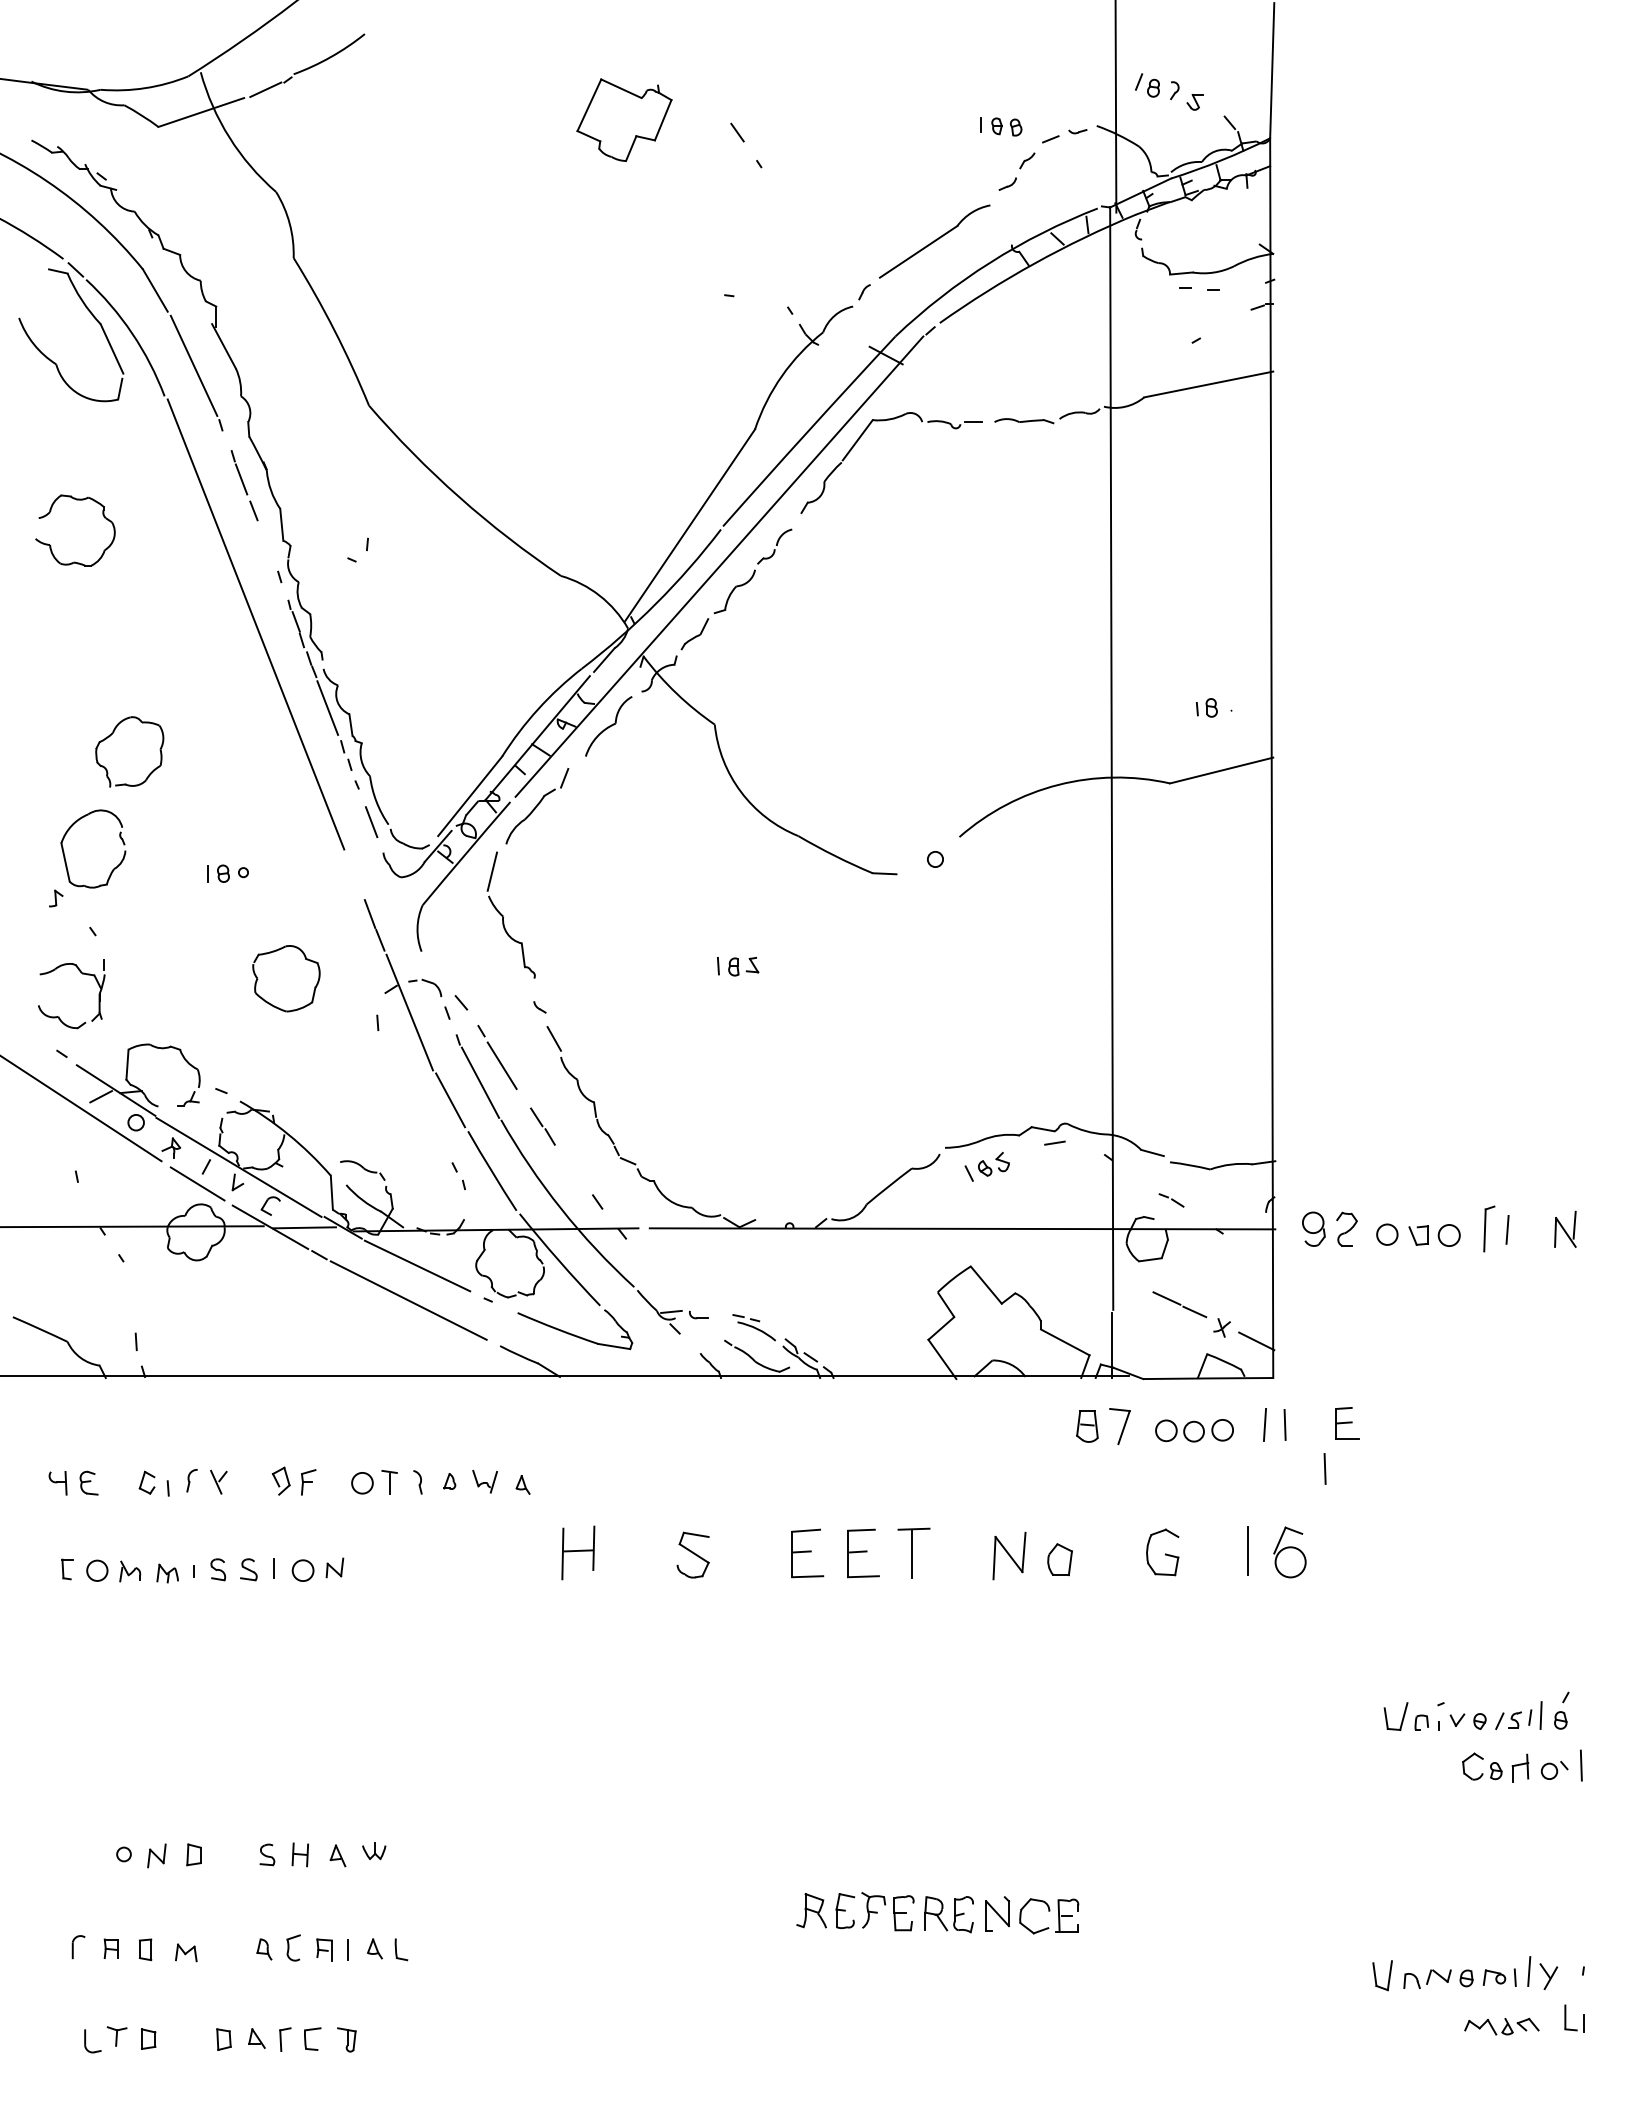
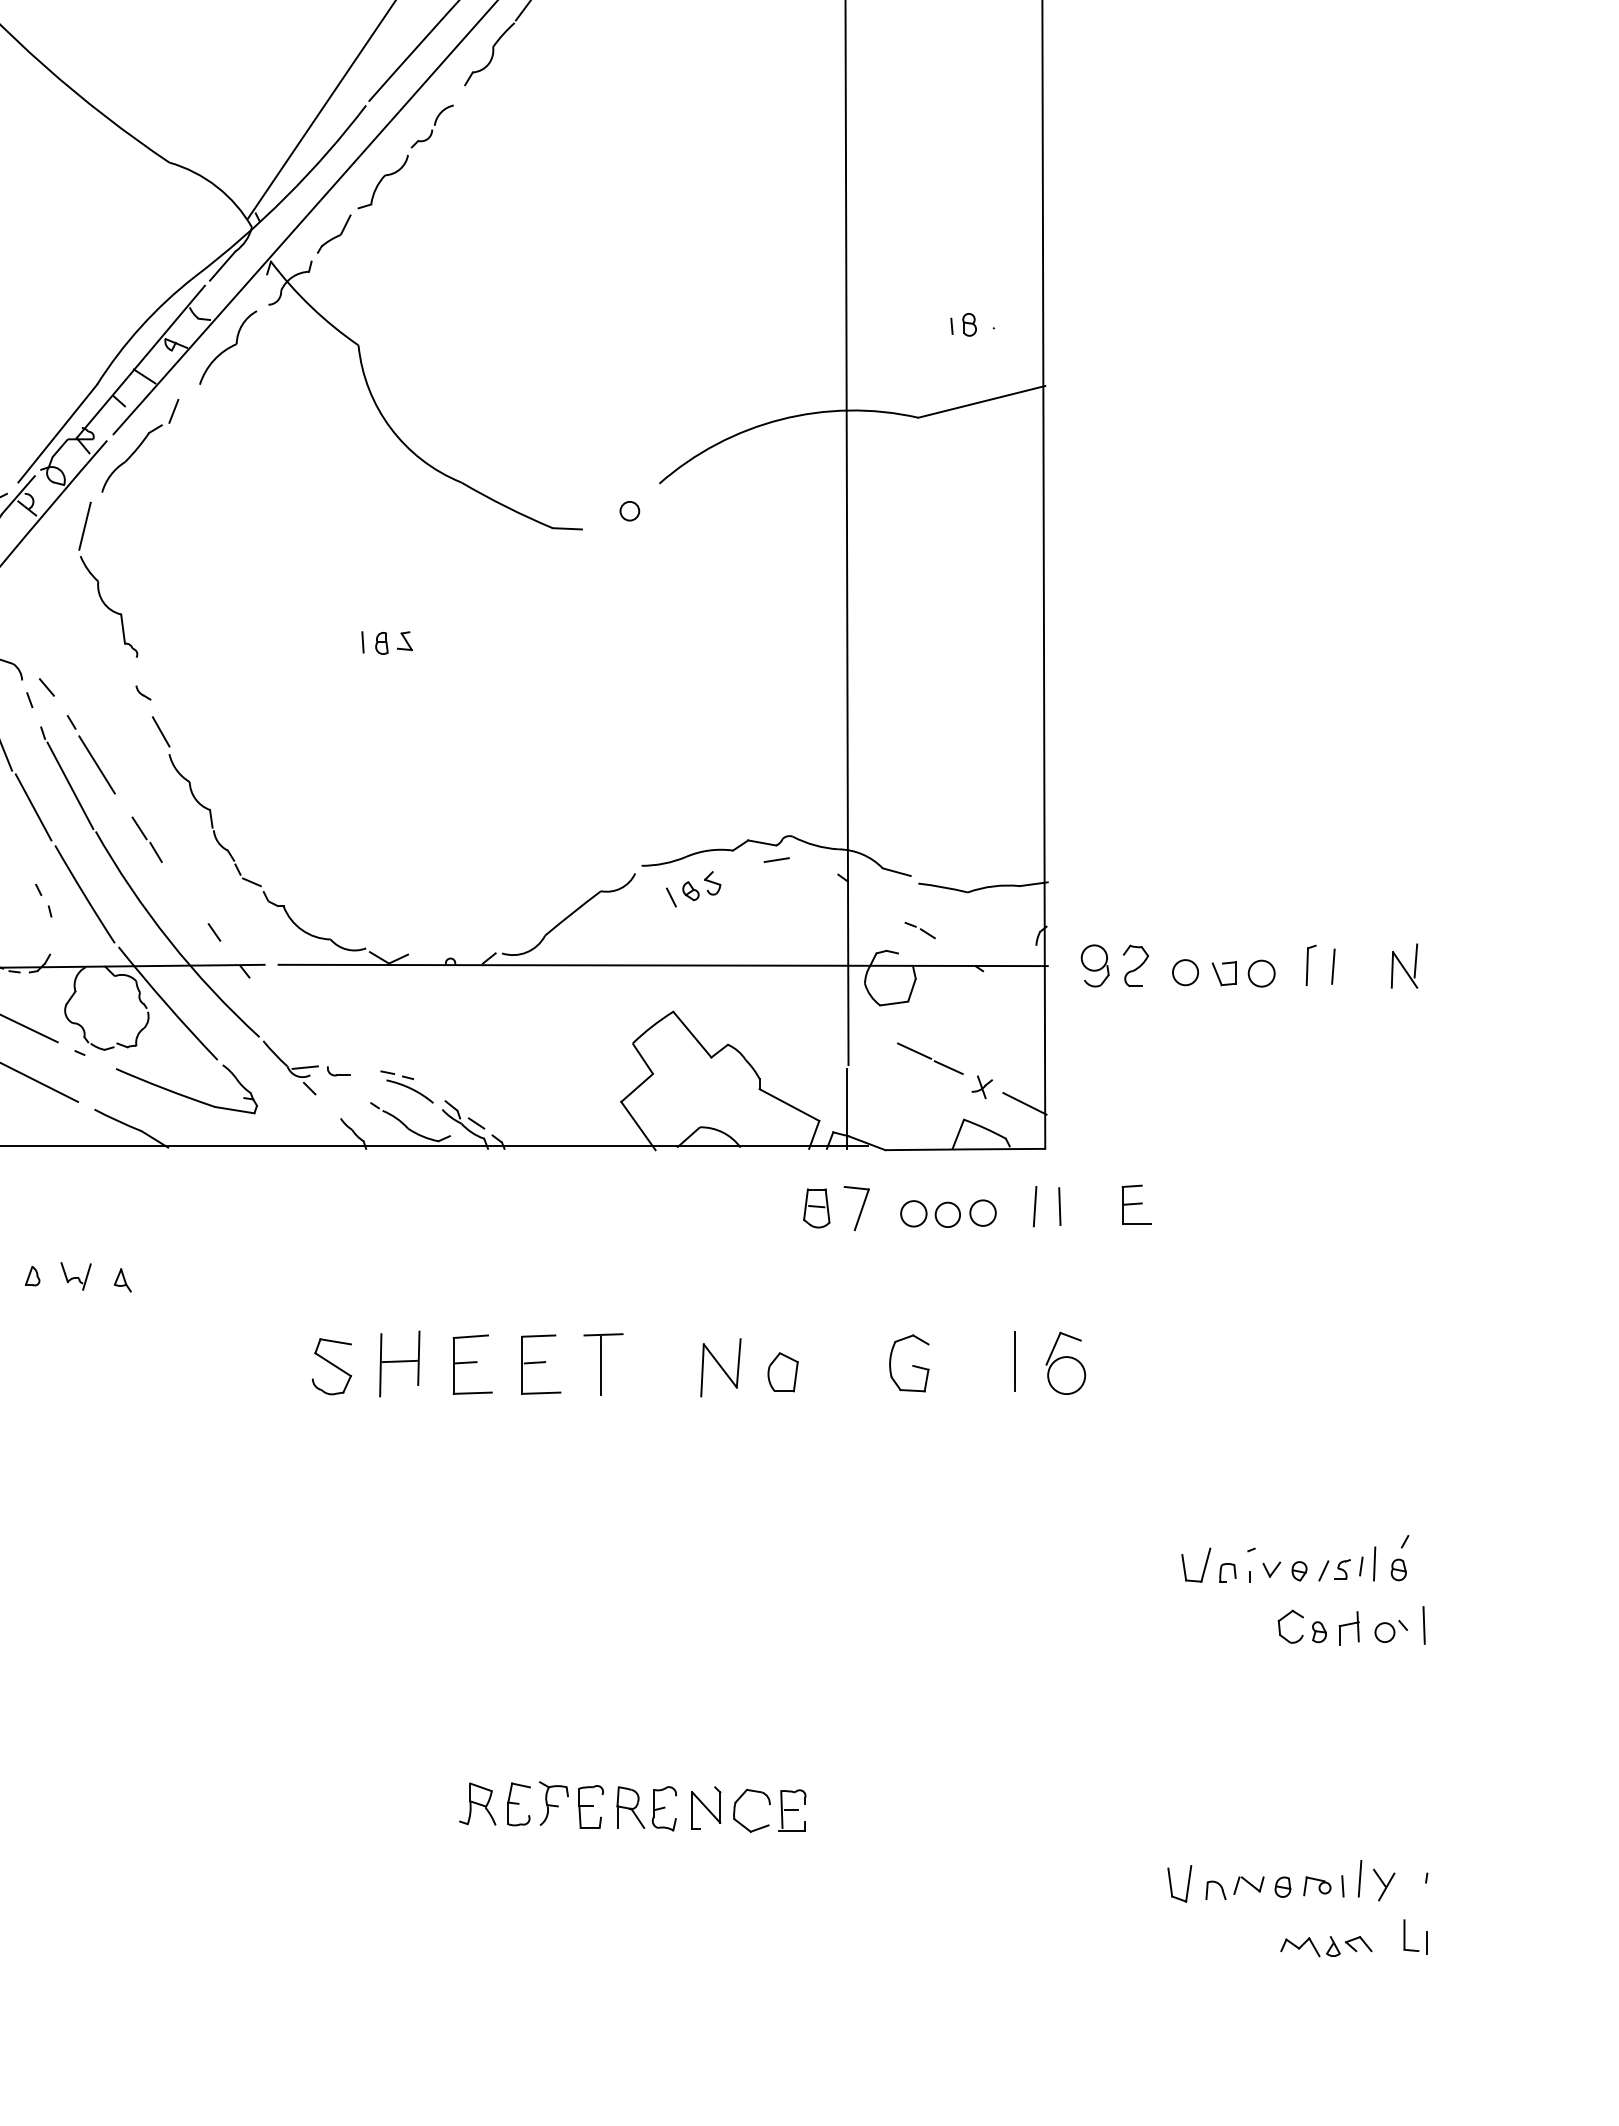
part: (1489, 1228) -> (1311, 965), size x0.71
line: (1324, 1468) -> (1108, 1260), removed
part: (578, 1552) -> (399, 1363), moved

